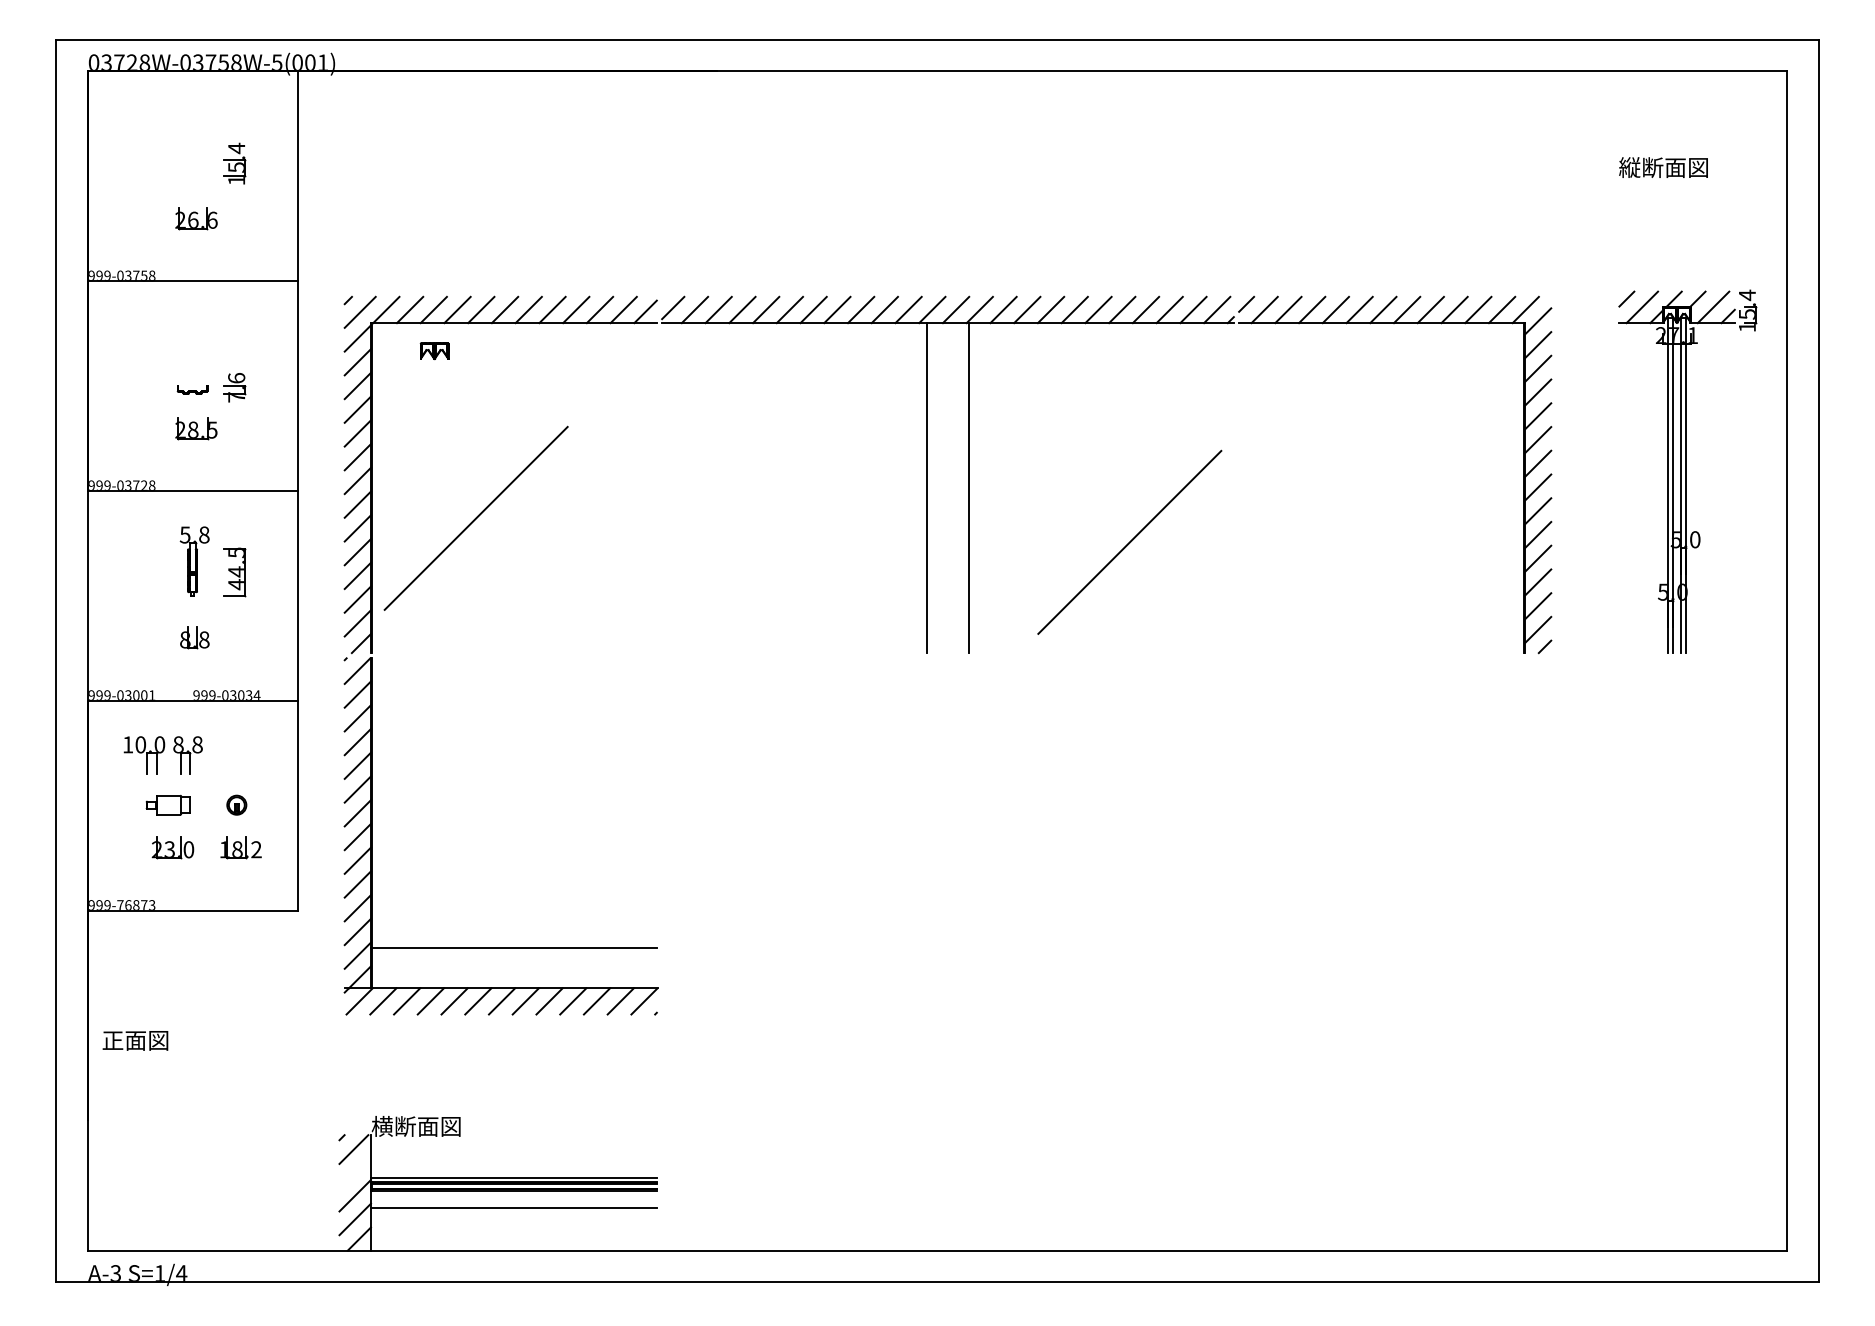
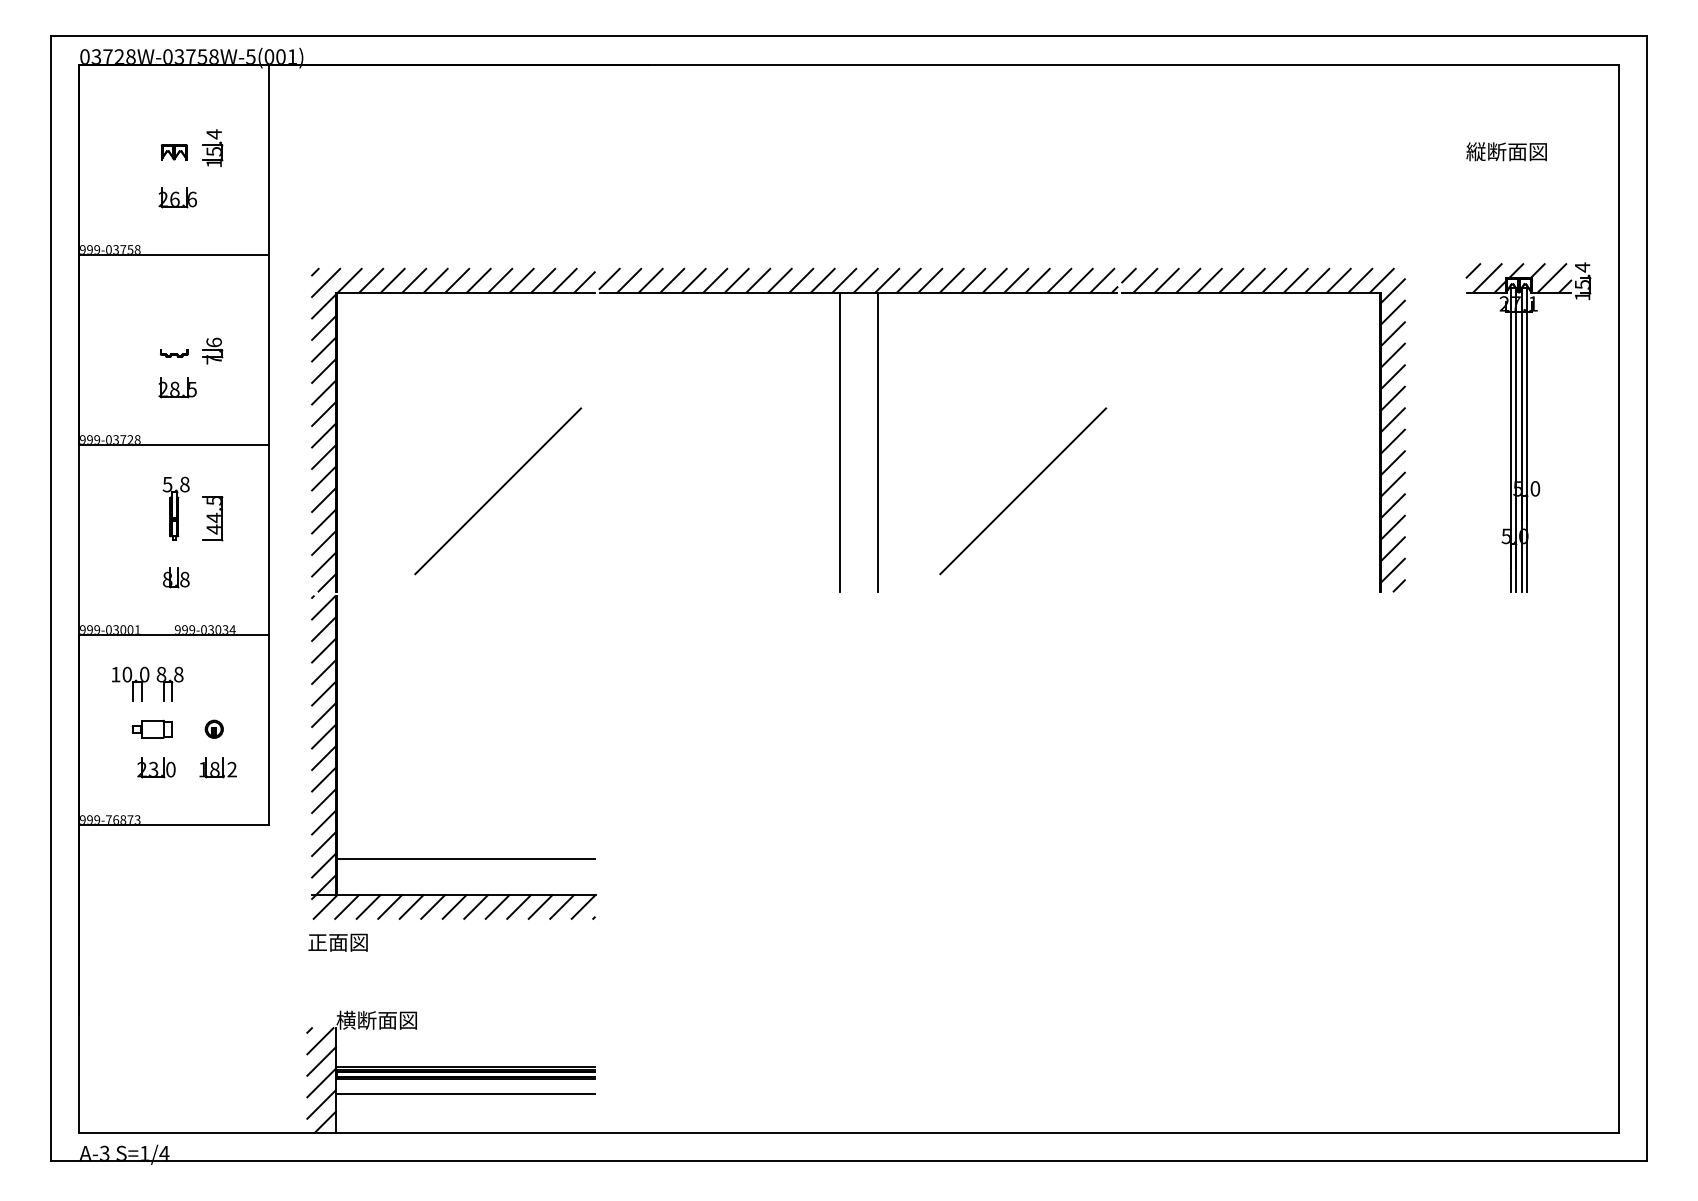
part: (434, 351) -> (174, 152), moved
line: (475, 517) -> (497, 490), moved
text: (135, 1040) -> (338, 942), moved
line: (354, 1171) -> (320, 1061), added

